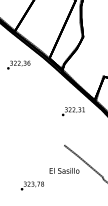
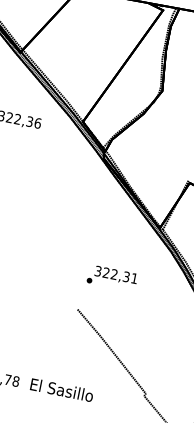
text: (73, 111) -> (112, 277), moved
text: (64, 170) -> (62, 389), moved

